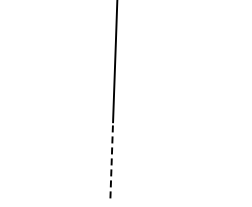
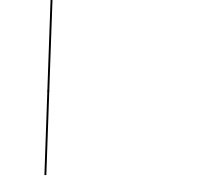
line: (111, 160) -> (46, 132), dashed -> solid

